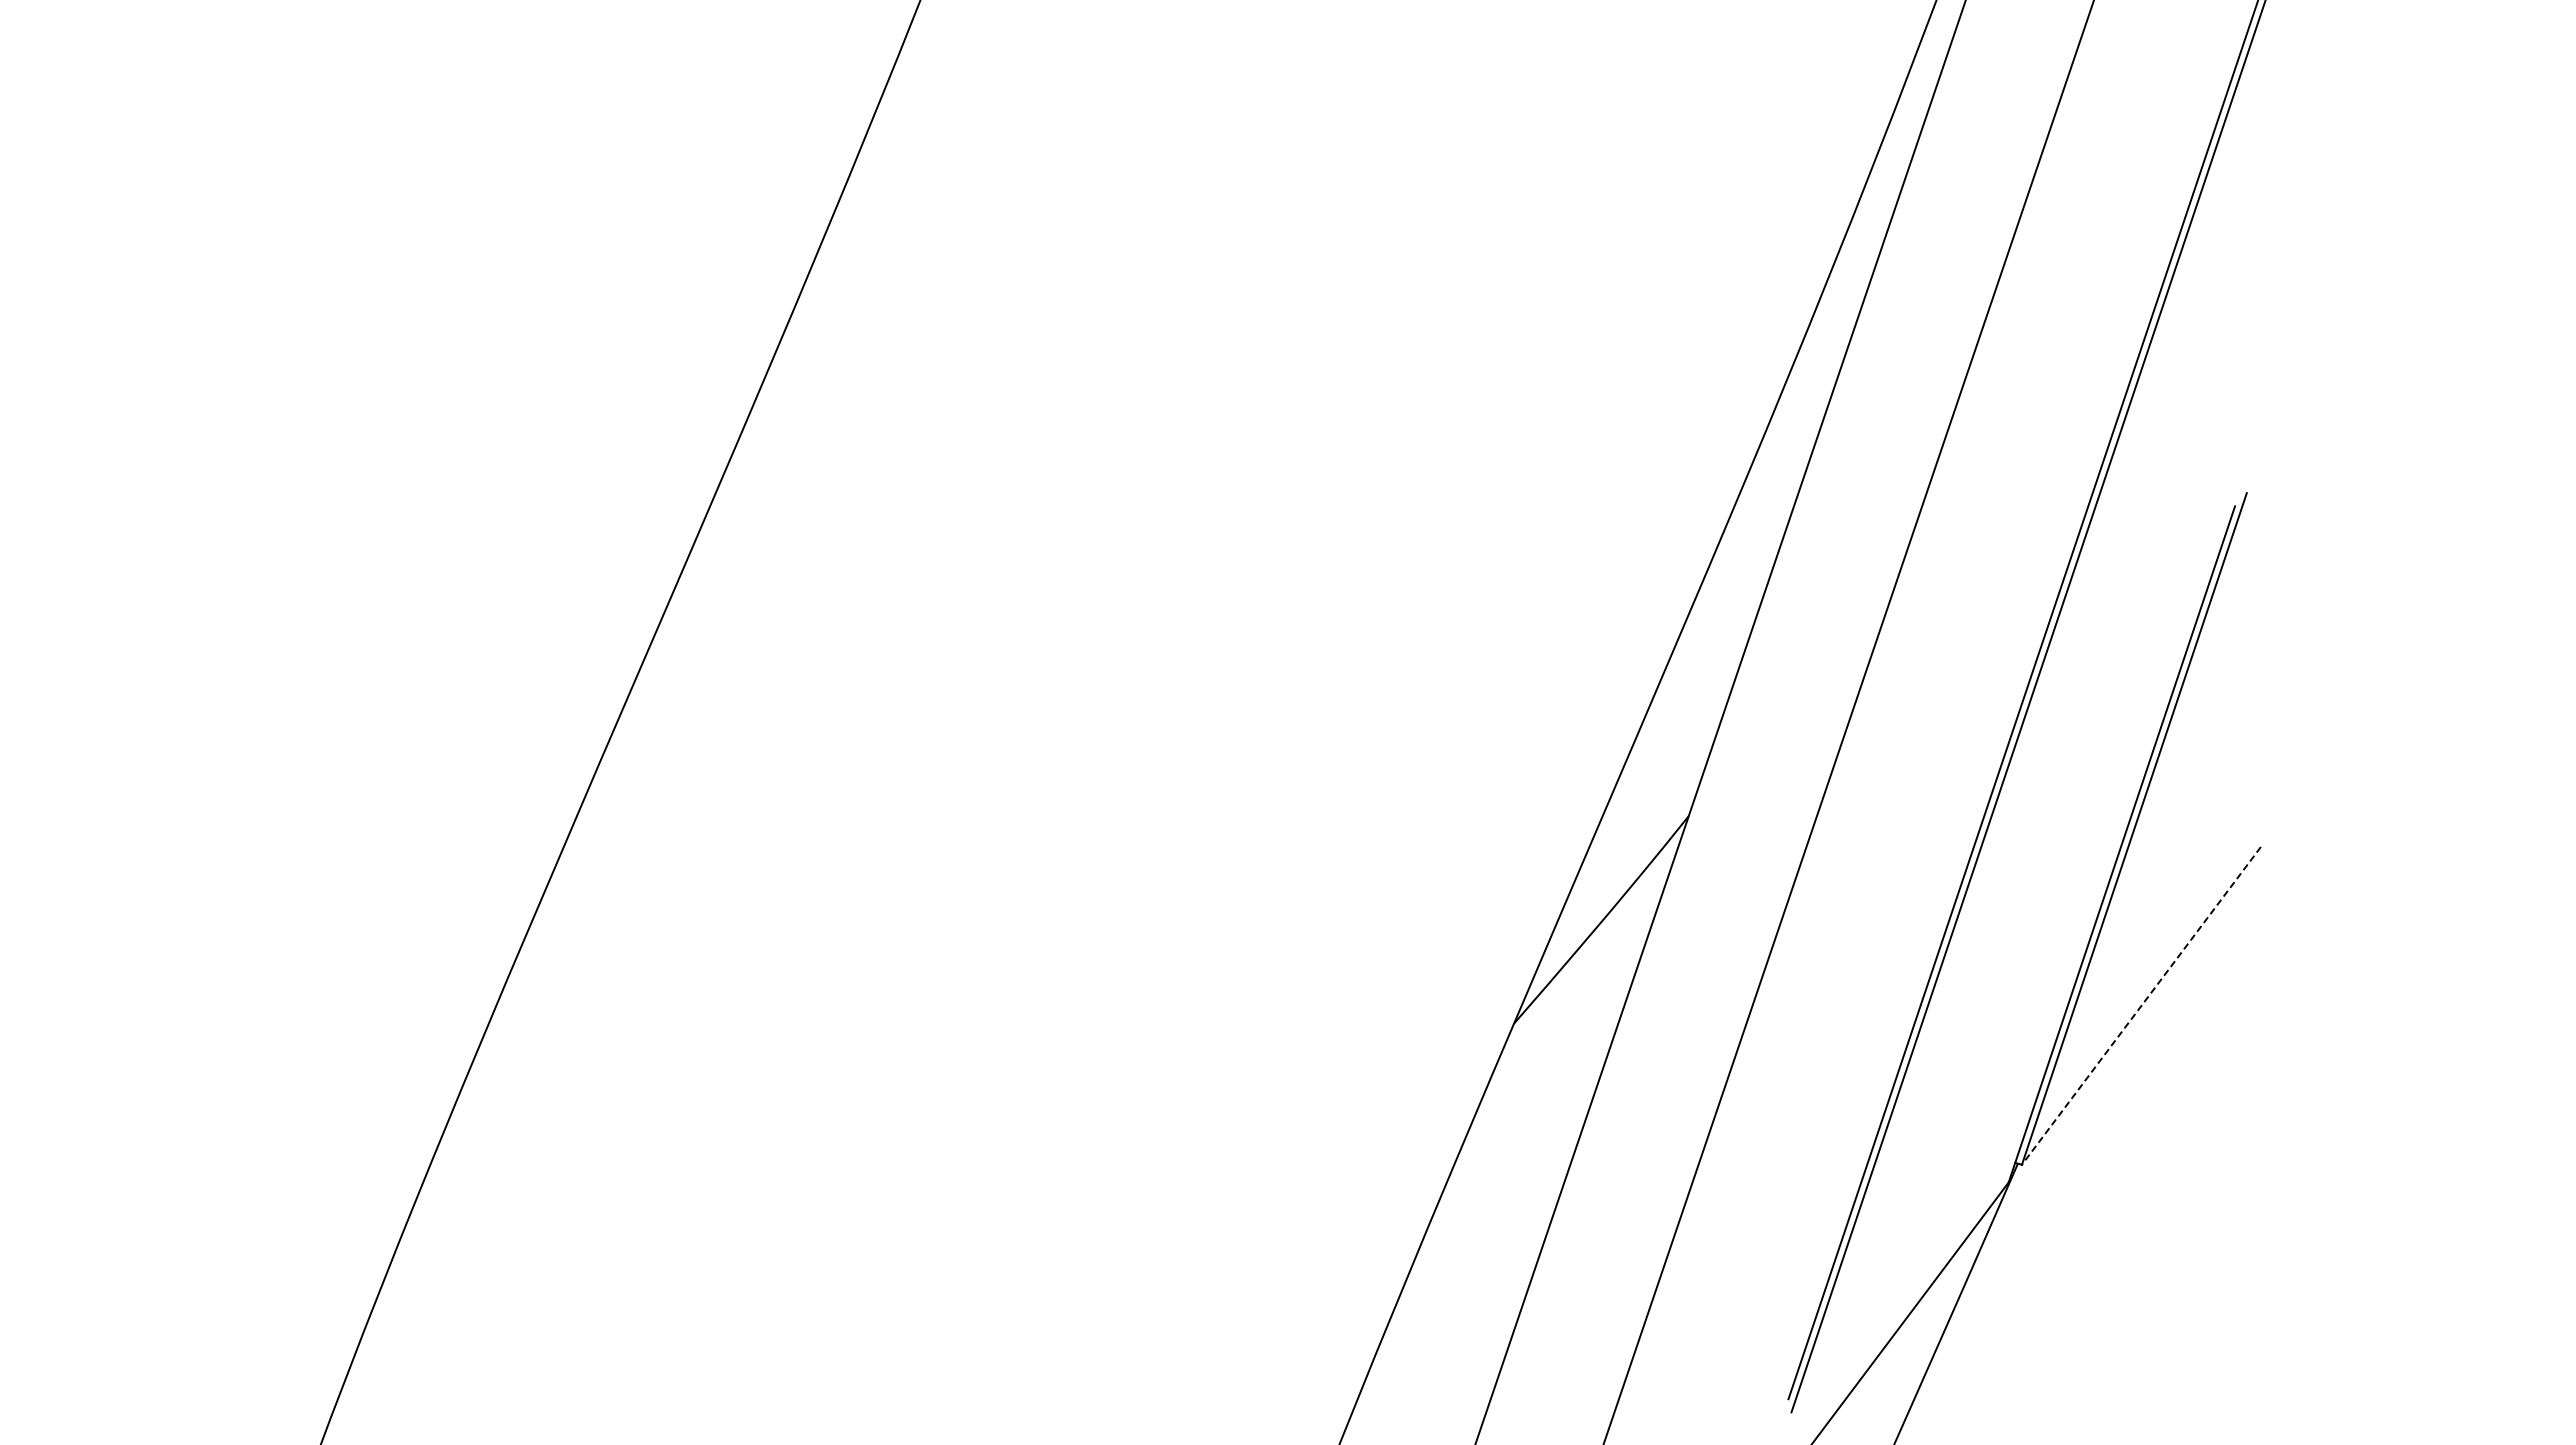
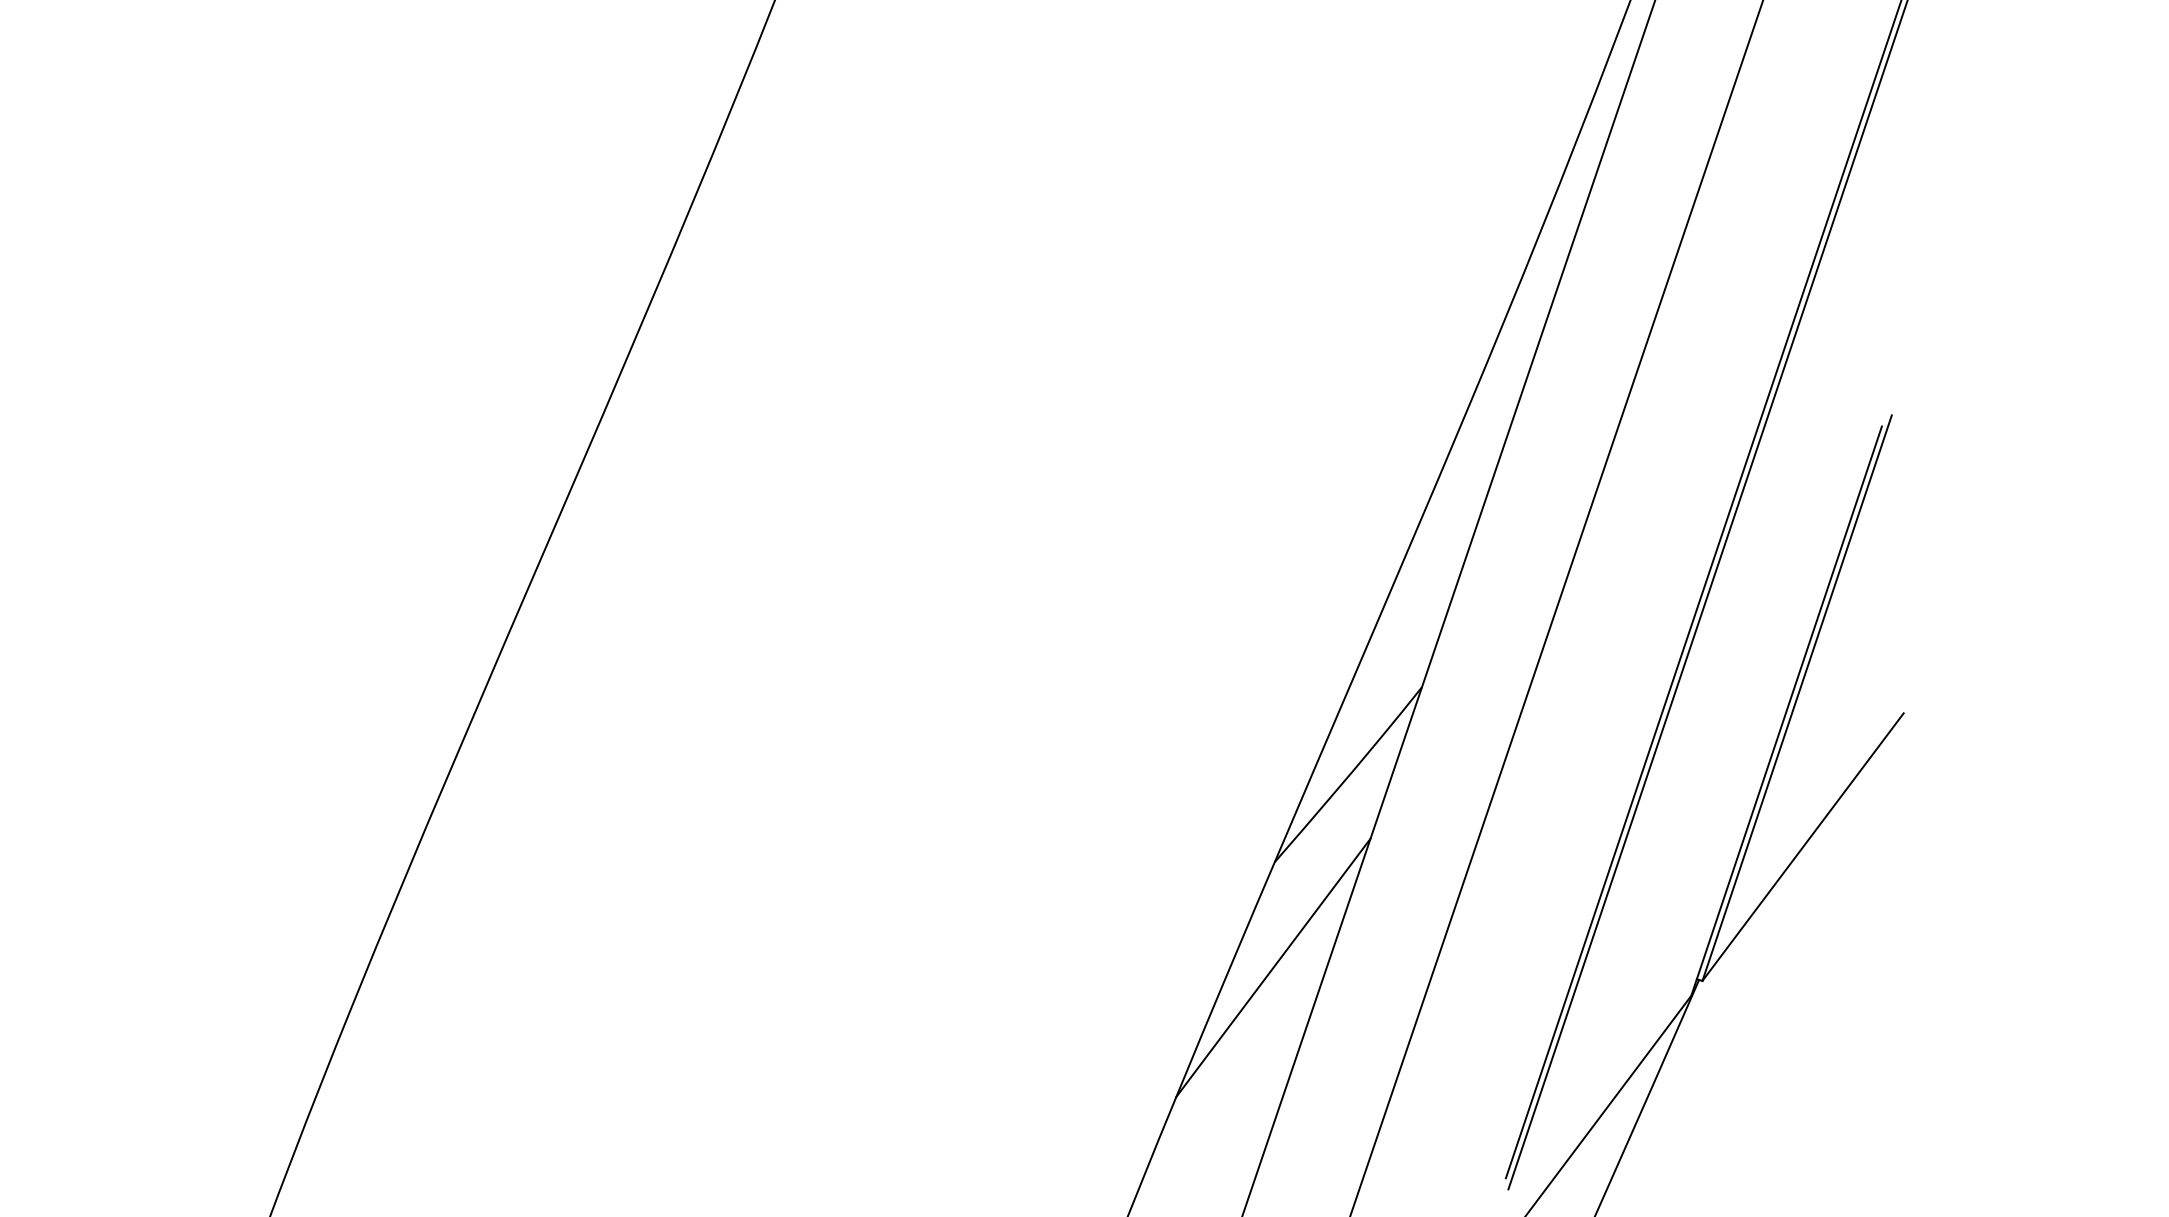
line: (2141, 1005) -> (1803, 846), dashed -> solid
line: (1511, 1148) -> (1272, 967), added

